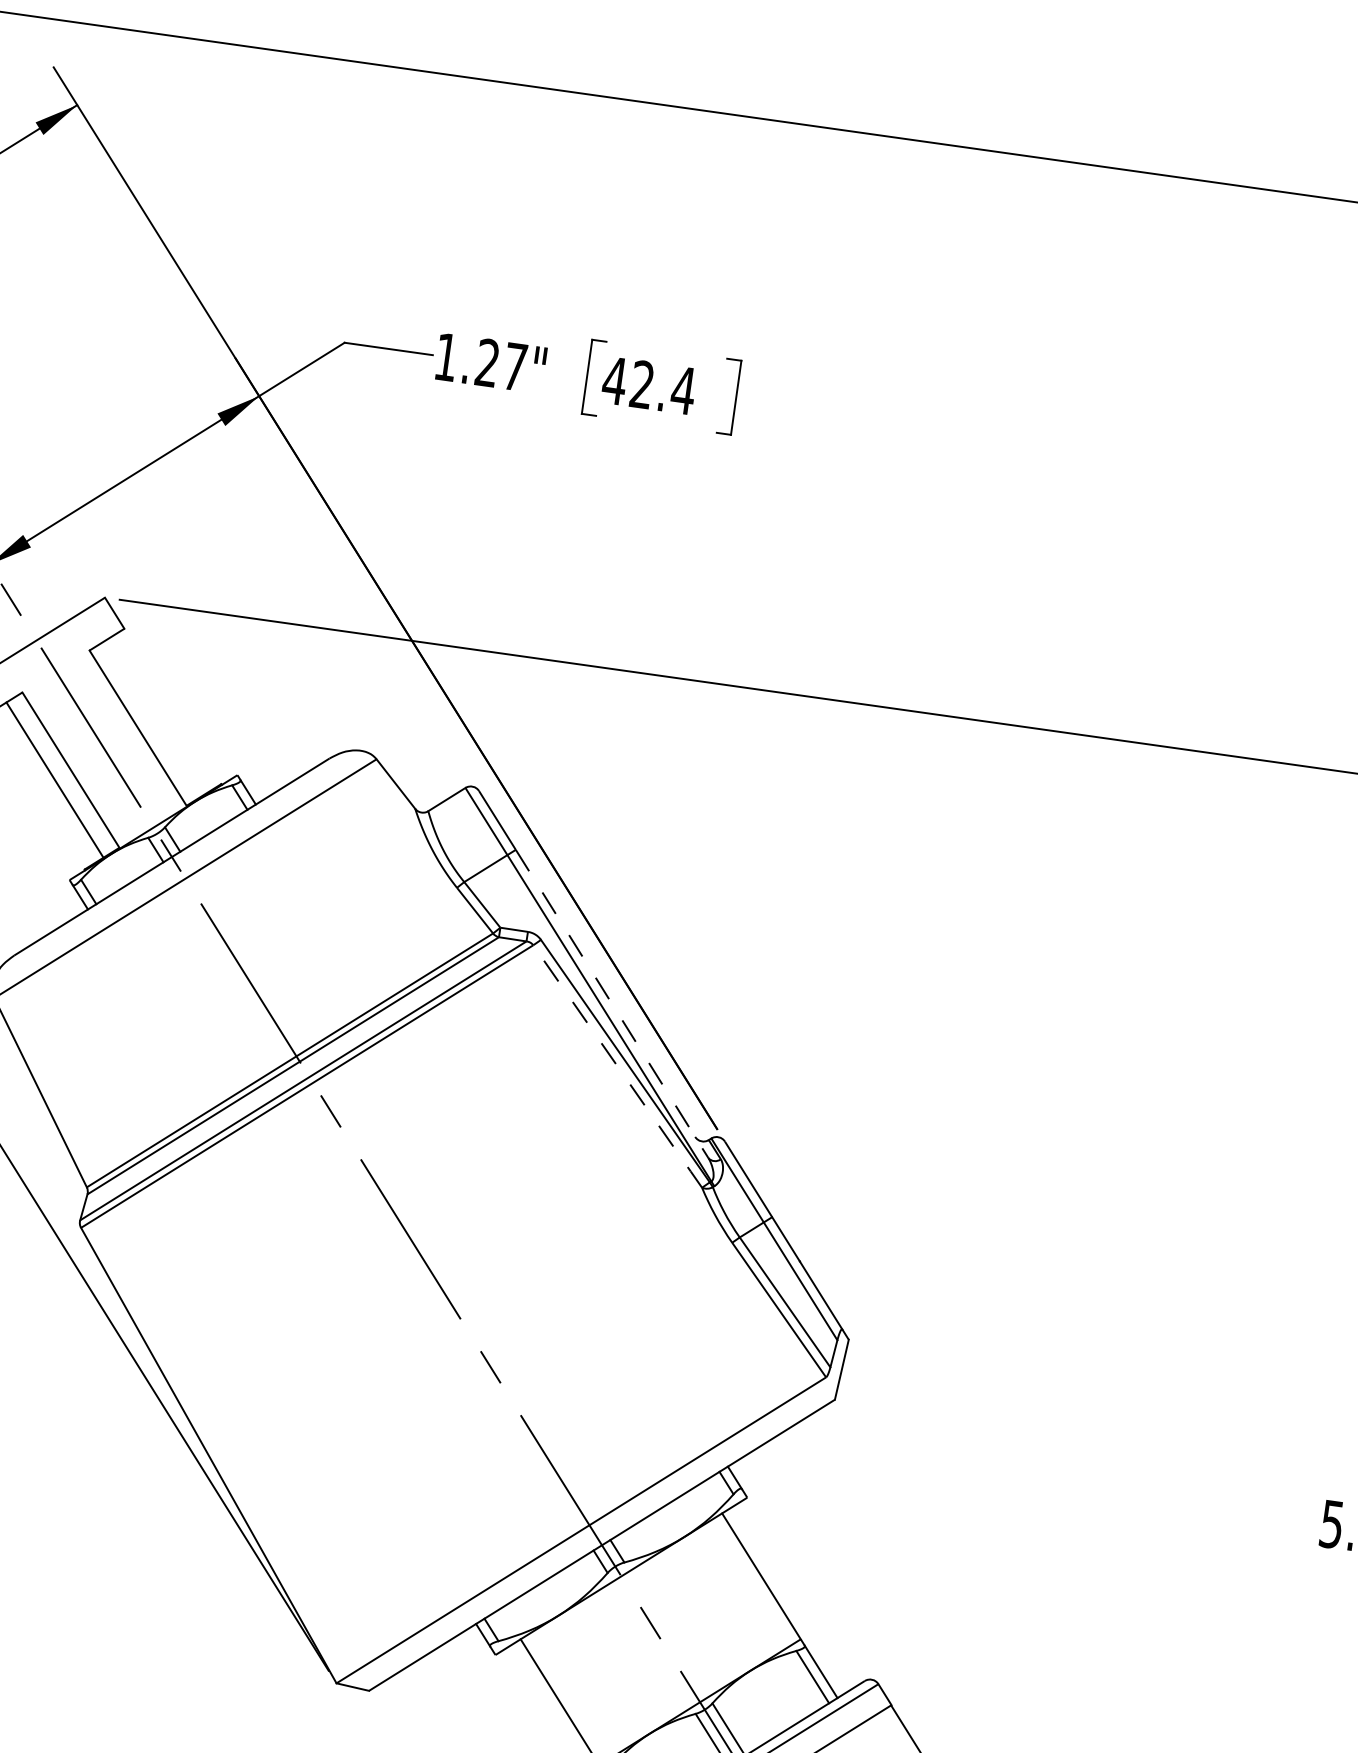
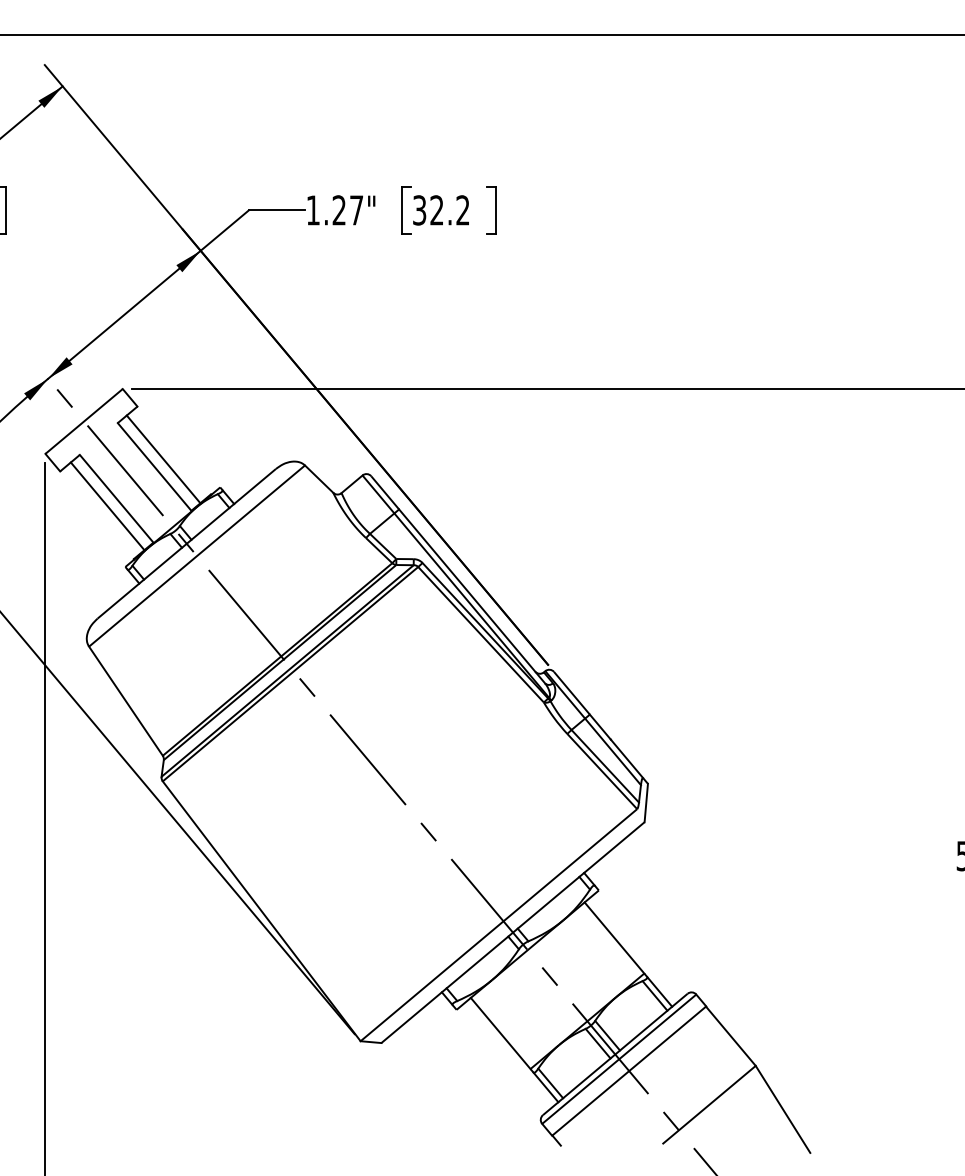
text: (649, 385) -> (441, 210), 42.4 -> 32.2
line: (153, 718) -> (163, 459), added
line: (612, 1004) -> (472, 596), dashed -> solid
line: (619, 1068) -> (482, 635), dashed -> solid

